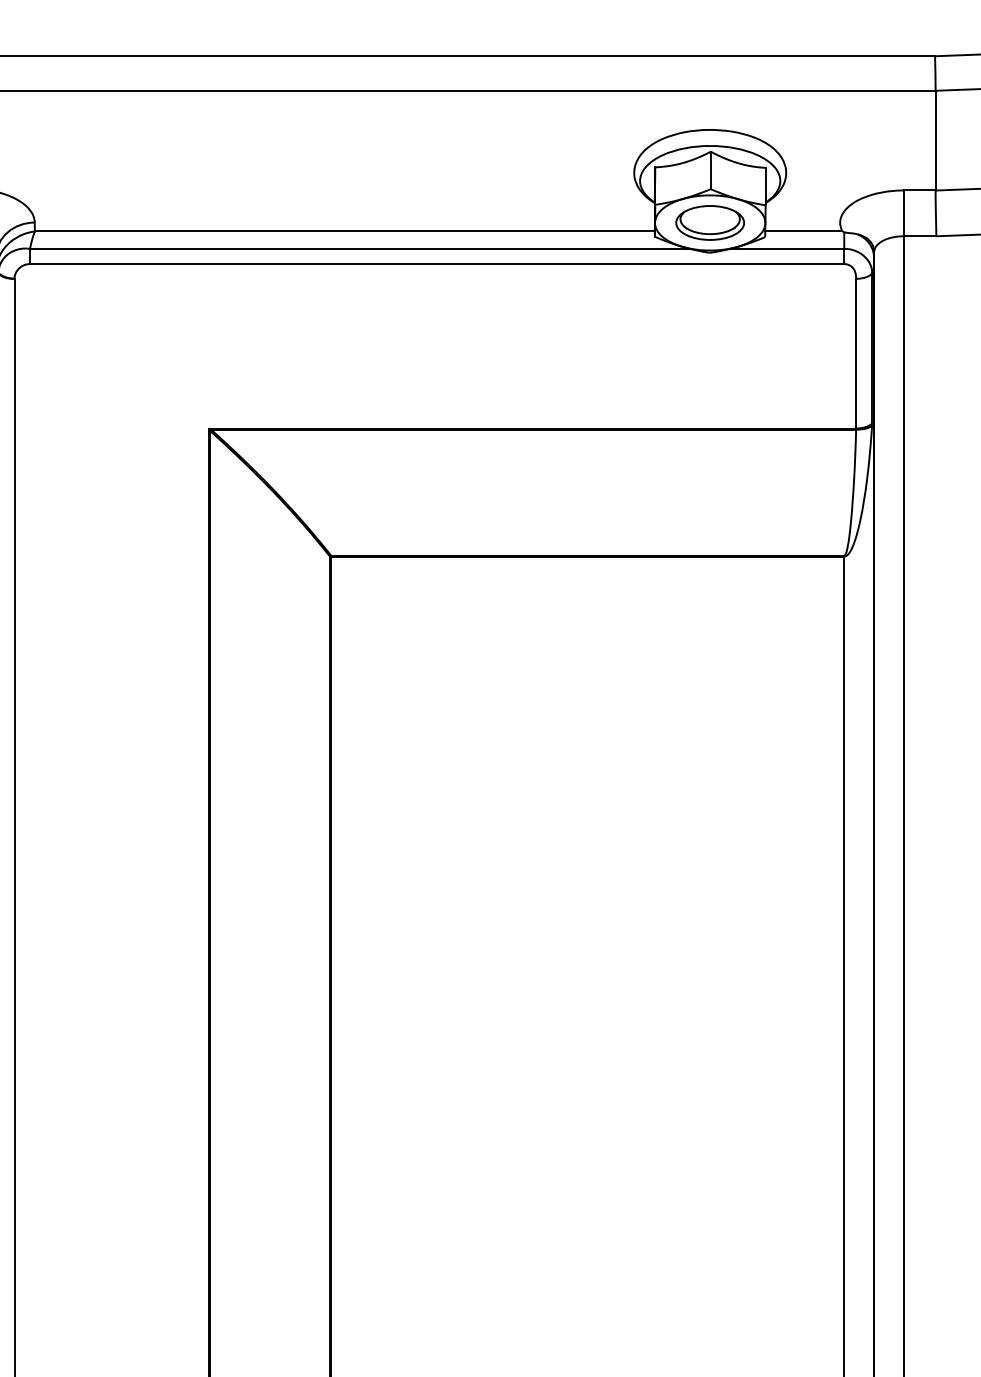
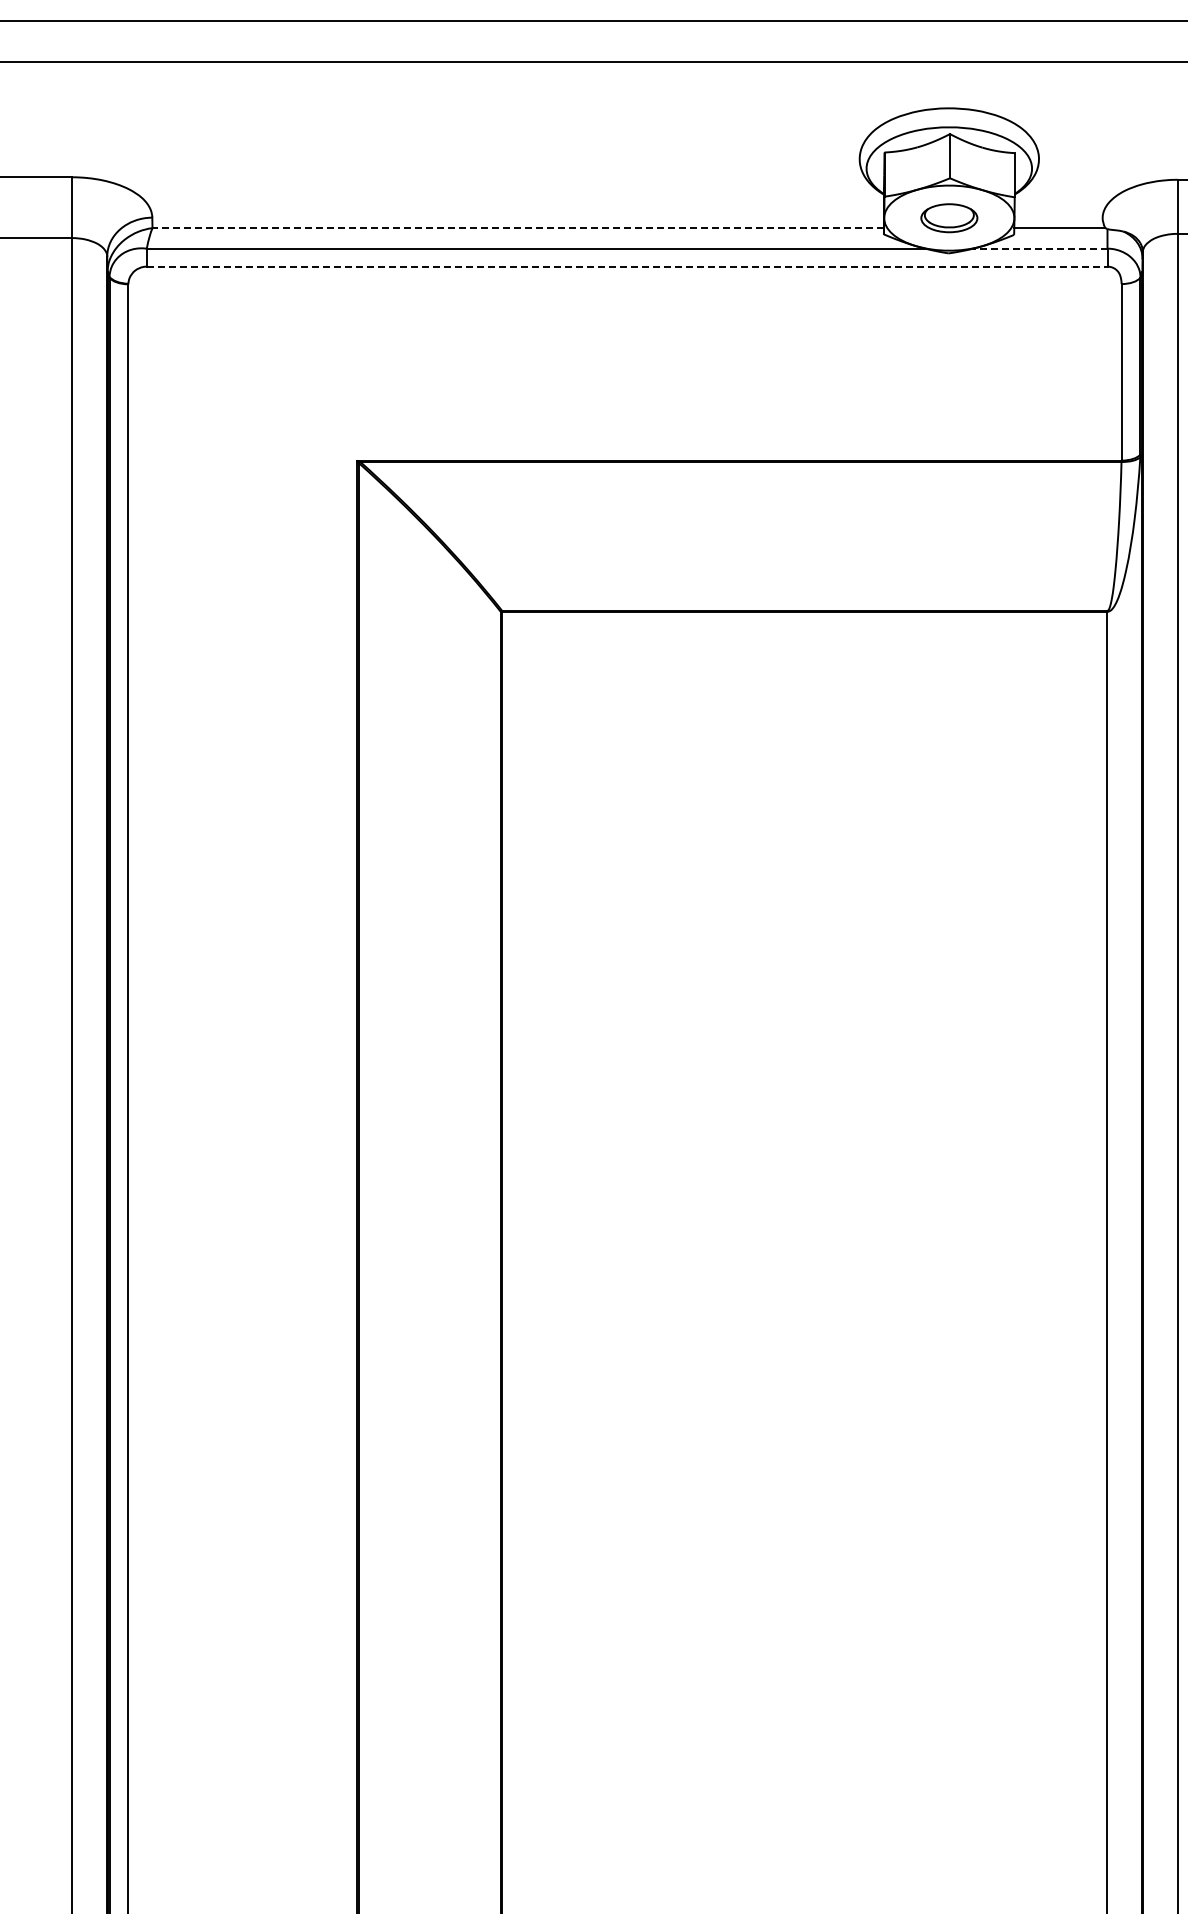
part: (710, 223) -> (949, 218), size x0.7
line: (345, 231) -> (518, 228), solid -> dashed
line: (786, 248) -> (1039, 248), solid -> dashed
line: (437, 263) -> (627, 266), solid -> dashed

